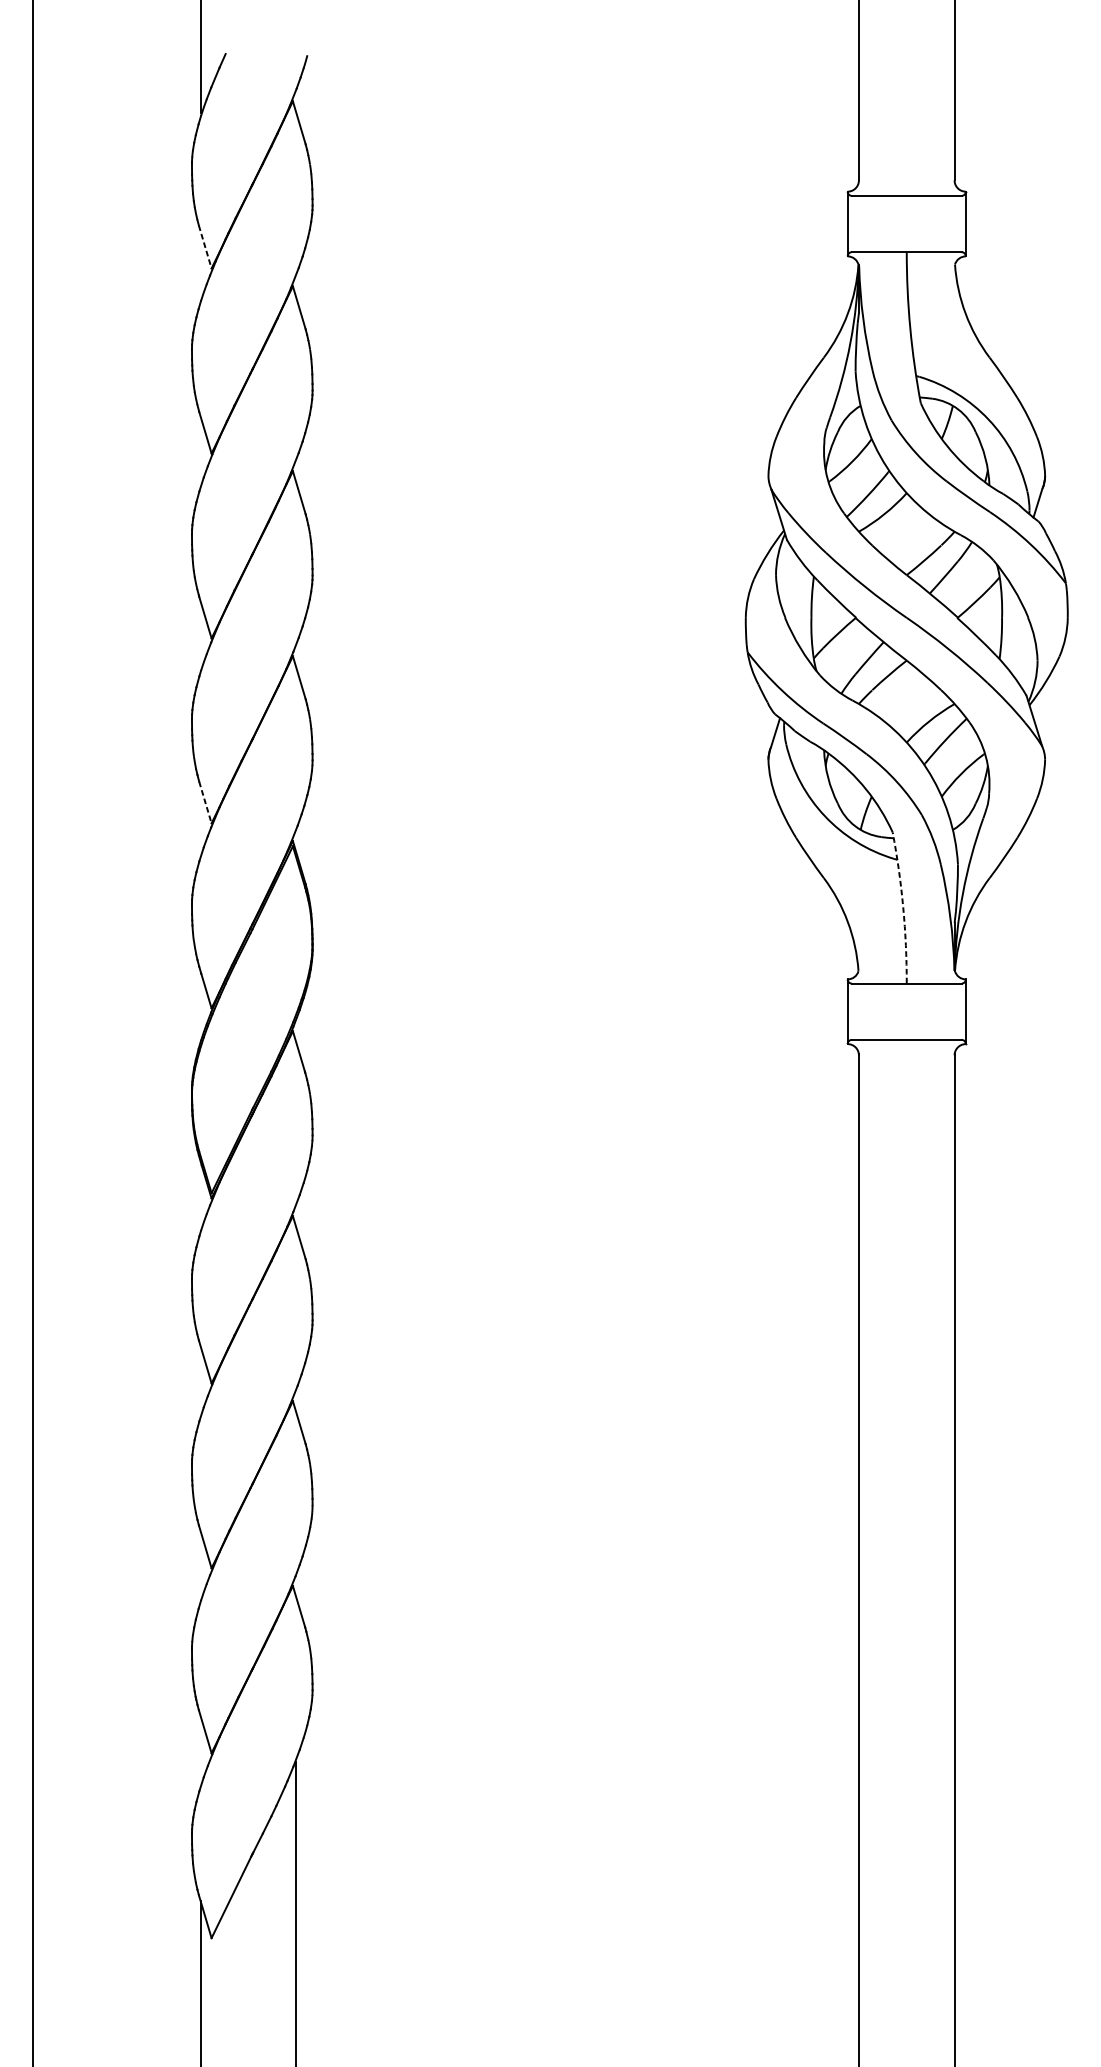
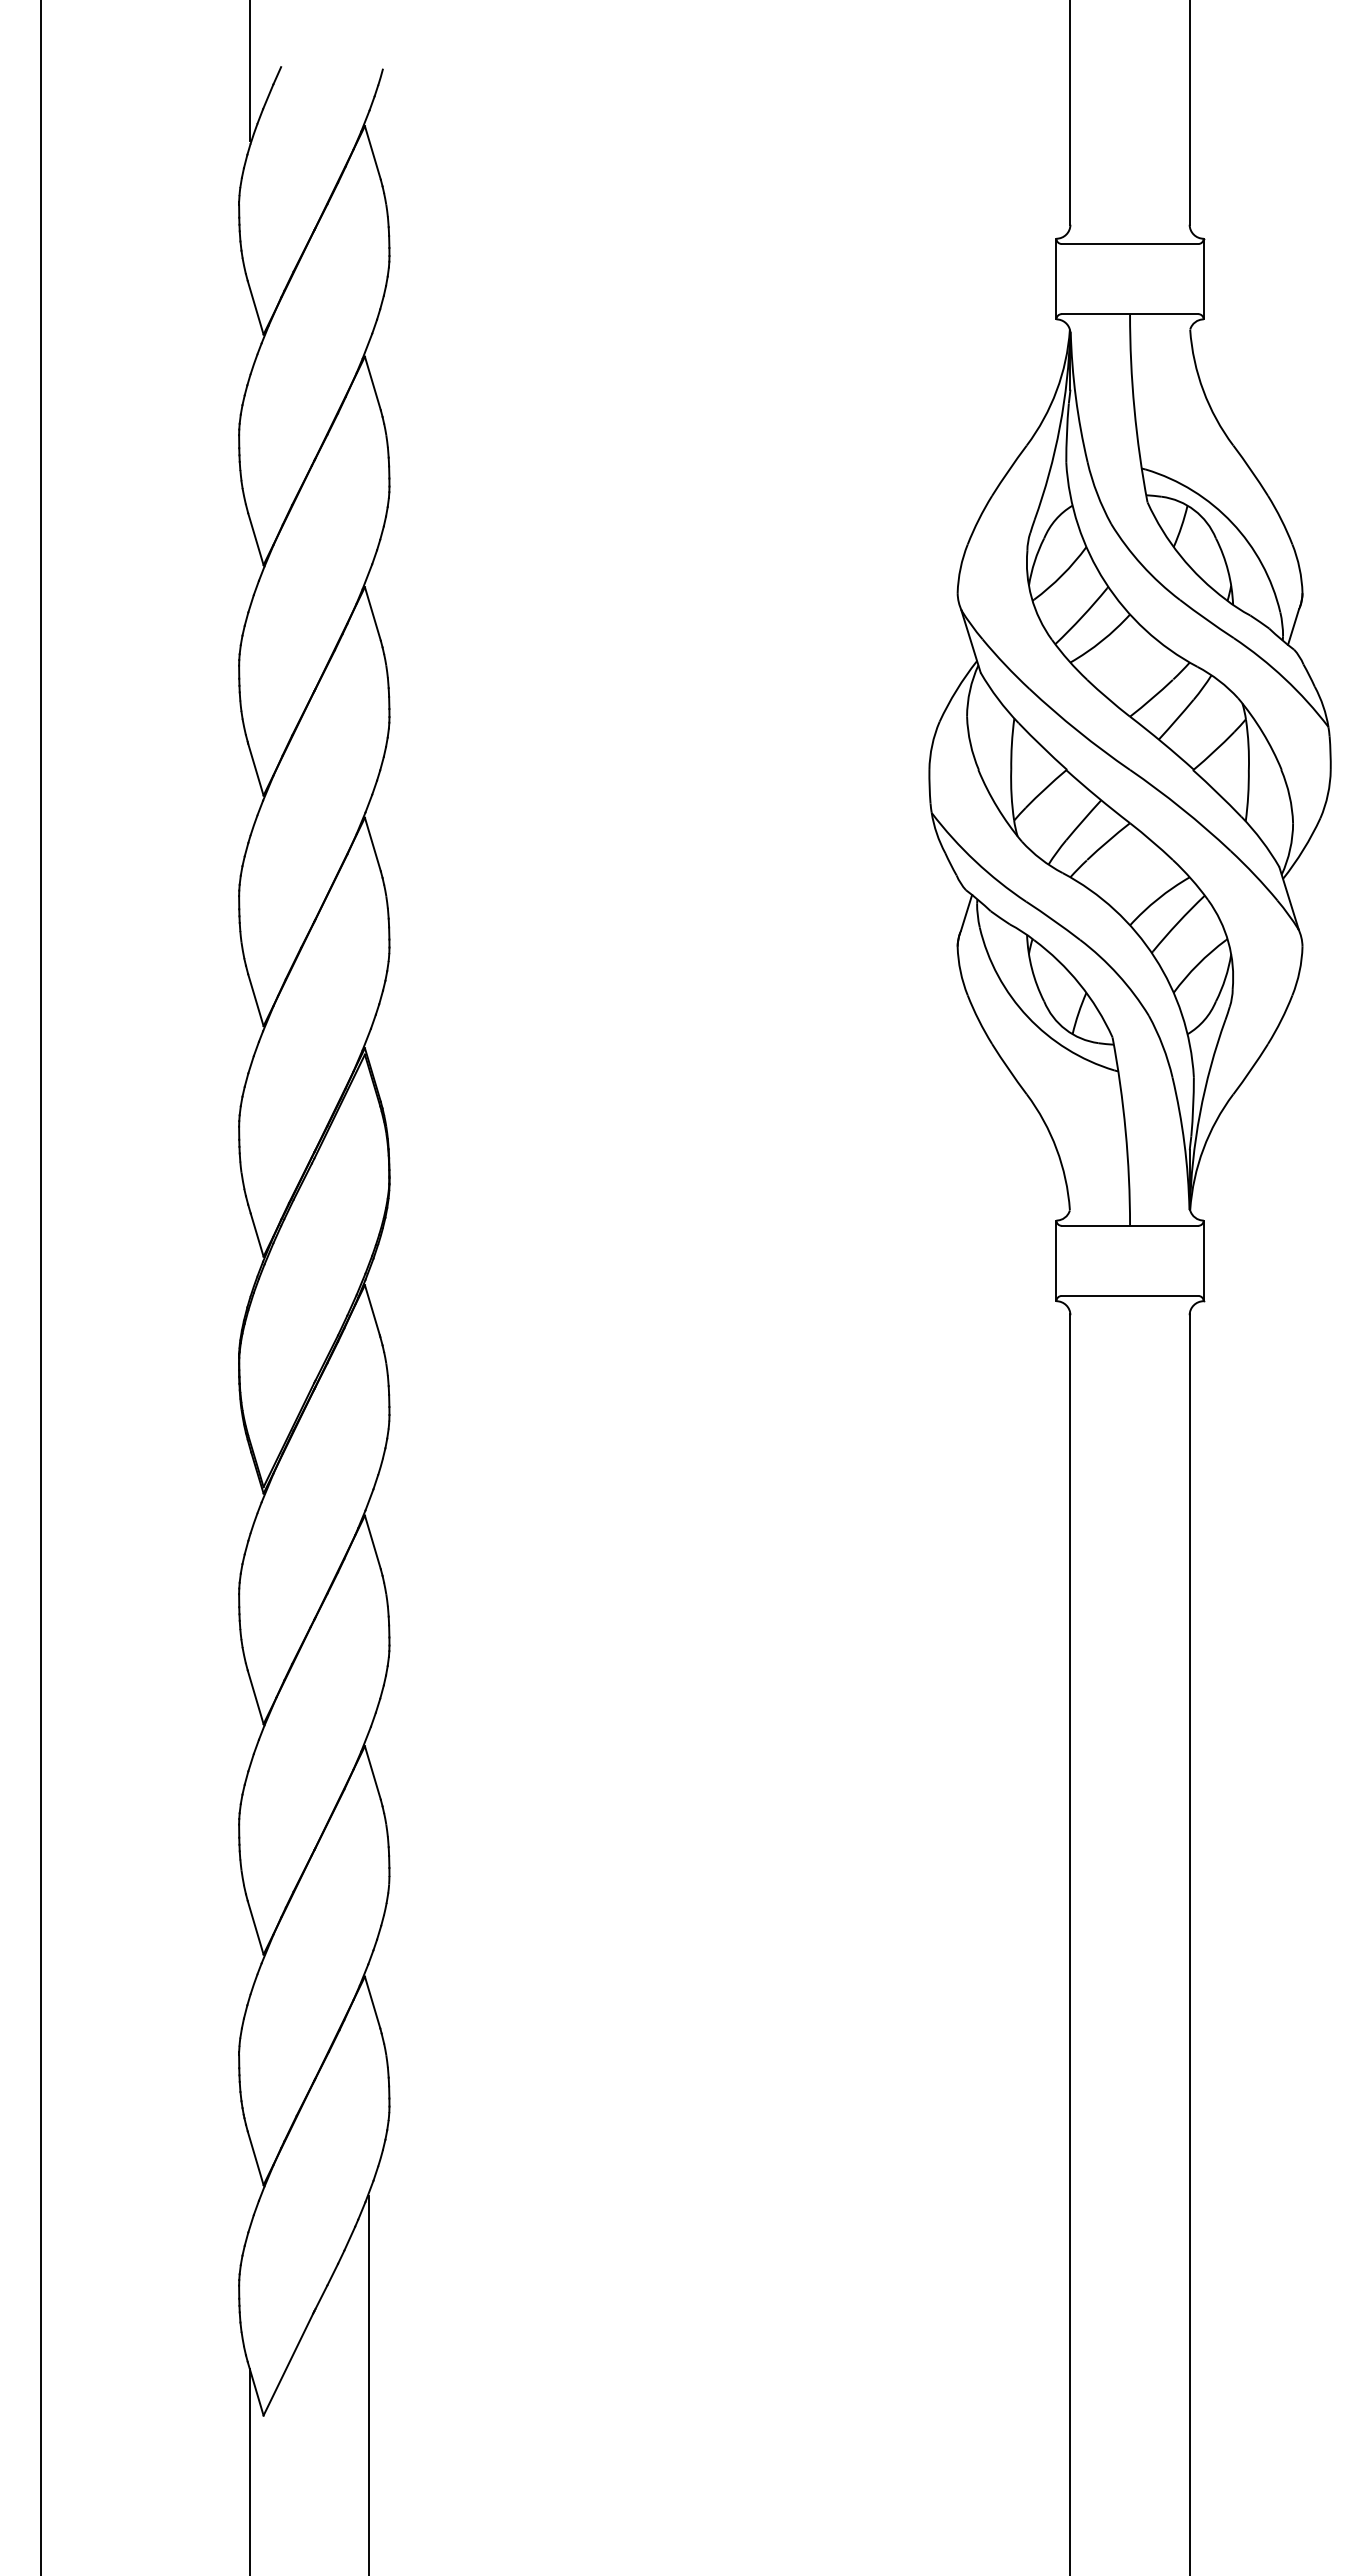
line: (205, 246) -> (255, 307), dashed -> solid
line: (205, 802) -> (256, 1000), dashed -> solid
arc: (903, 907) -> (1125, 1131), dashed -> solid

